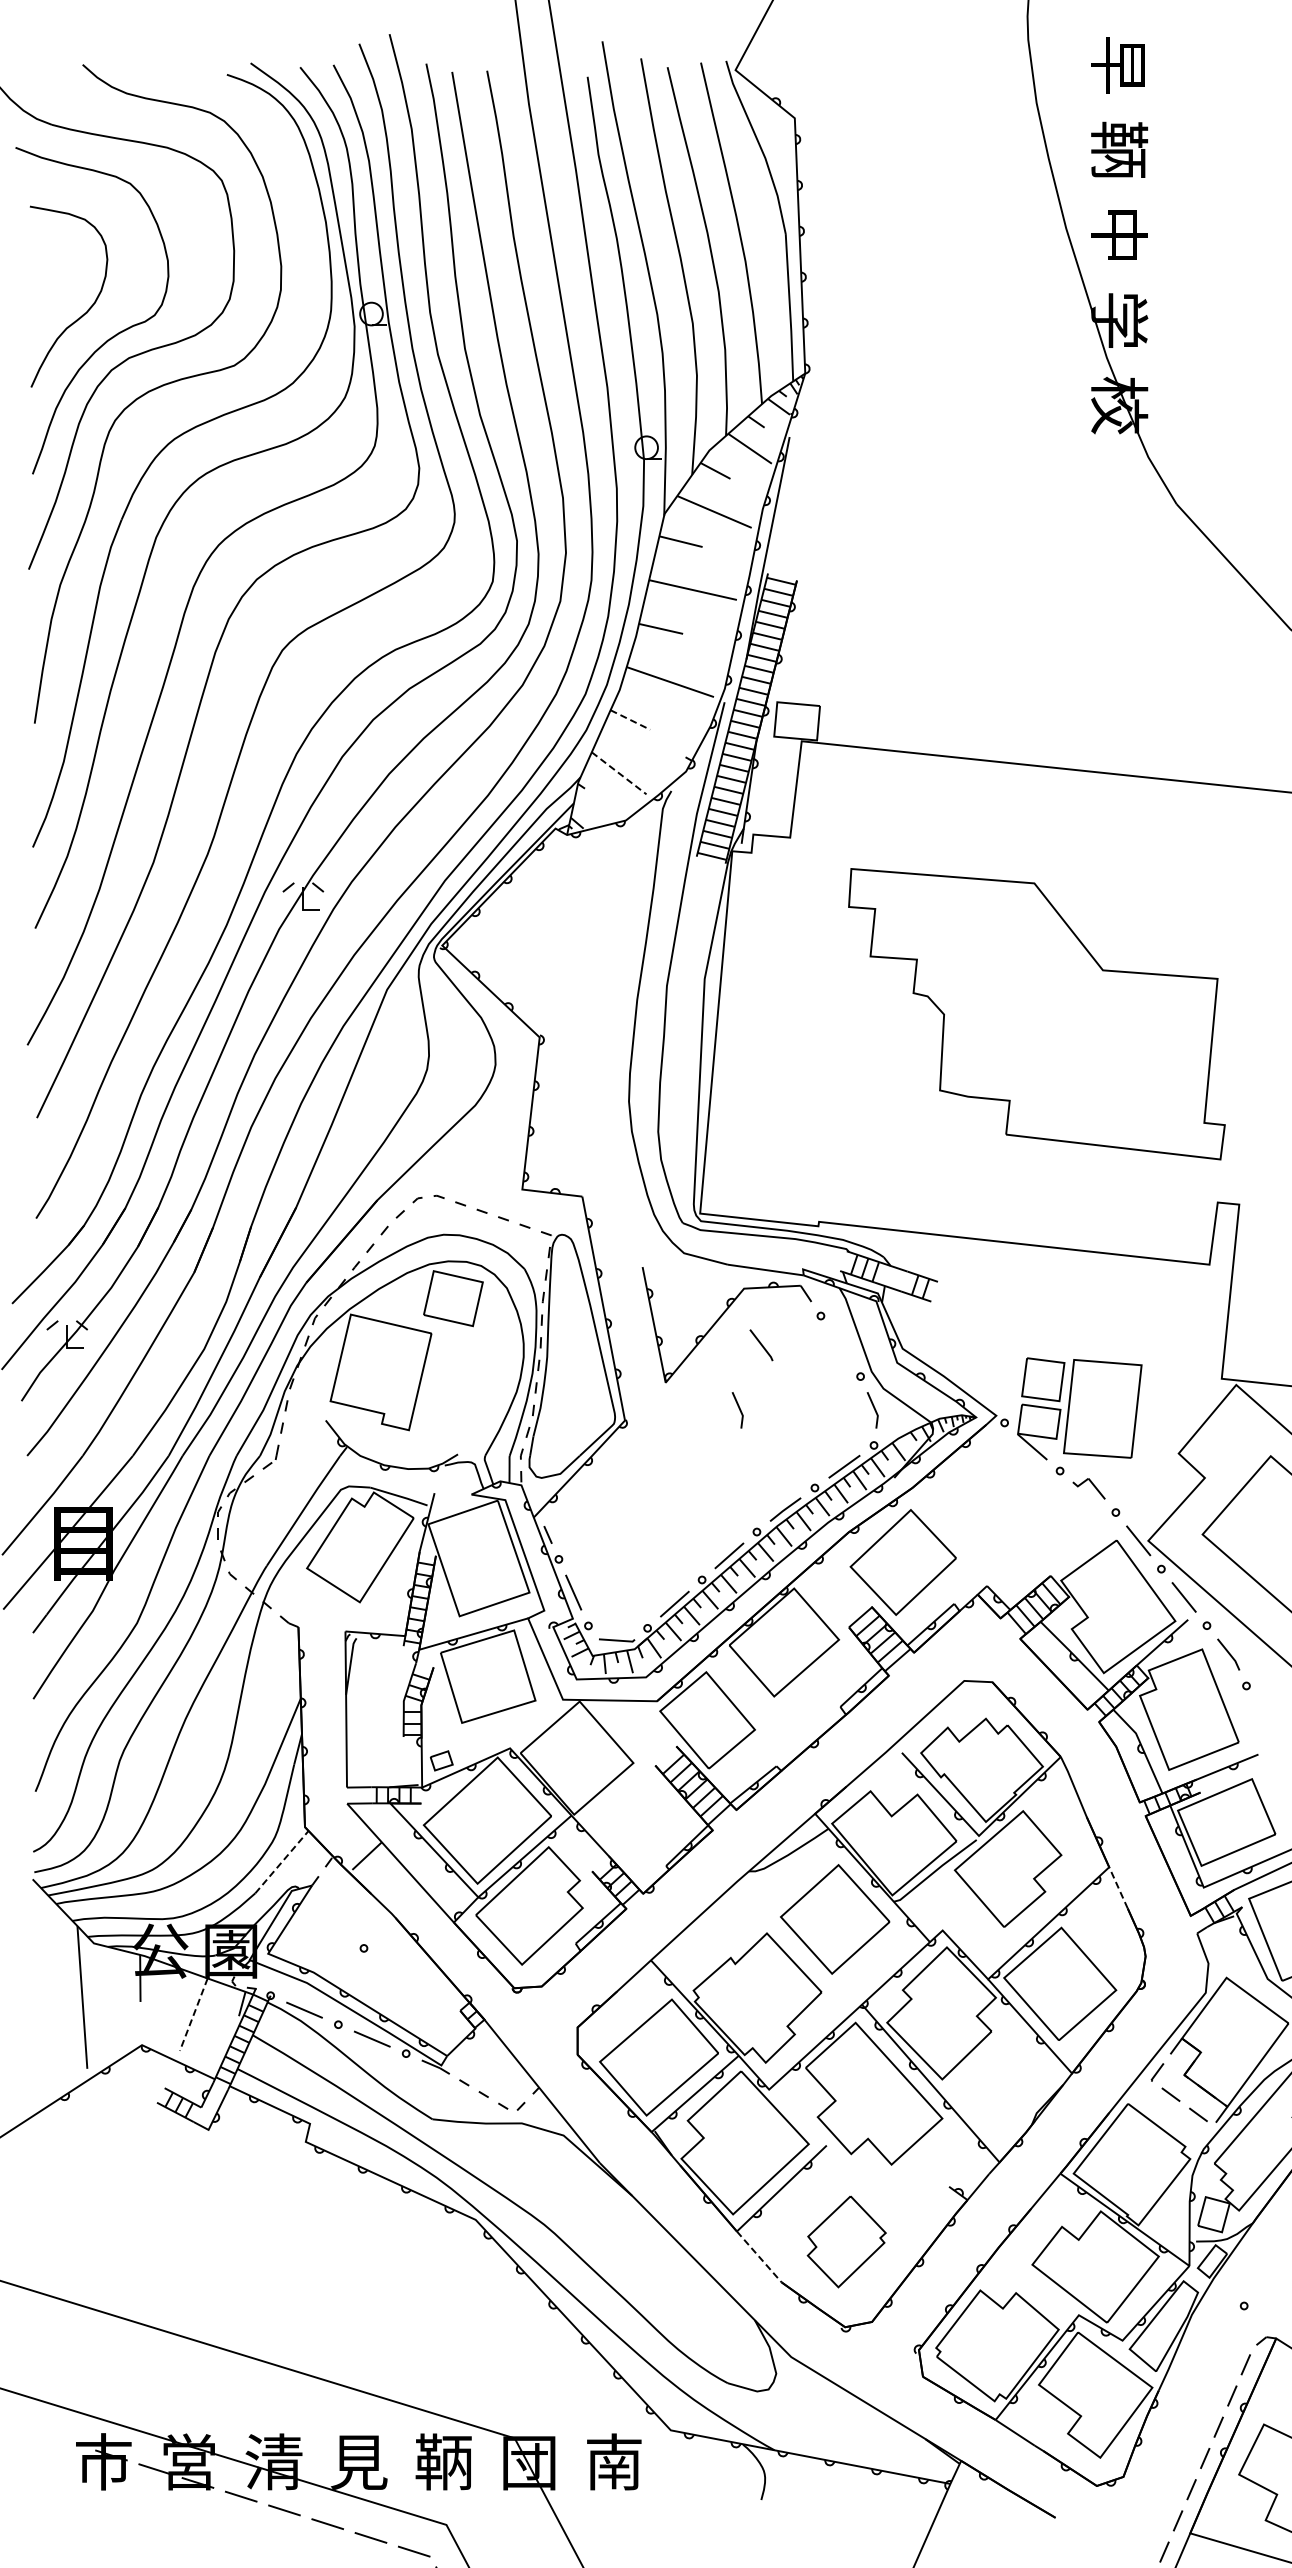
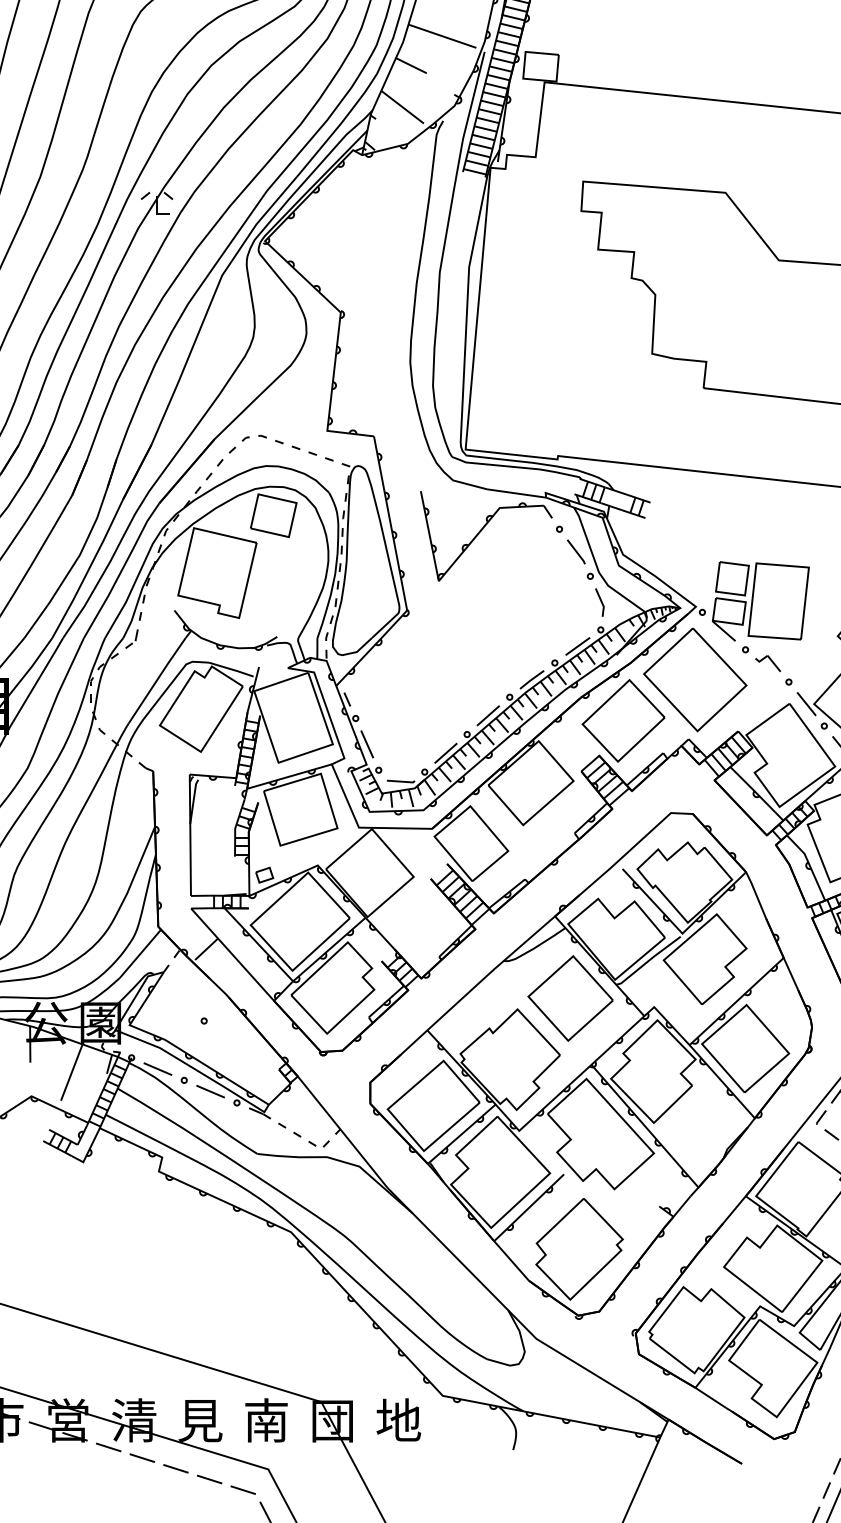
line: (630, 720) -> (411, 66), dashed -> solid
line: (619, 773) -> (402, 107), dashed -> solid
line: (761, 1345) -> (576, 552), moved
line: (739, 1410) -> (496, 602), removed
part: (995, 1509) -> (695, 679), added
line: (281, 1862) -> (140, 954), dashed -> solid
line: (1118, 1887) -> (790, 973), dashed -> solid
line: (193, 2014) -> (71, 1072), dashed -> solid
part: (846, 2241) -> (579, 1248), size x1.43
line: (759, 2256) -> (511, 1260), dashed -> solid
text: (443, 2461) -> (266, 1420), 鞆 -> 南
text: (613, 2461) -> (398, 1420), 南 -> 地

